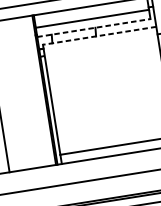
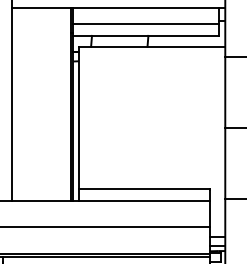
line: (93, 27) -> (146, 35), dashed -> solid
line: (99, 35) -> (151, 46), dashed -> solid

